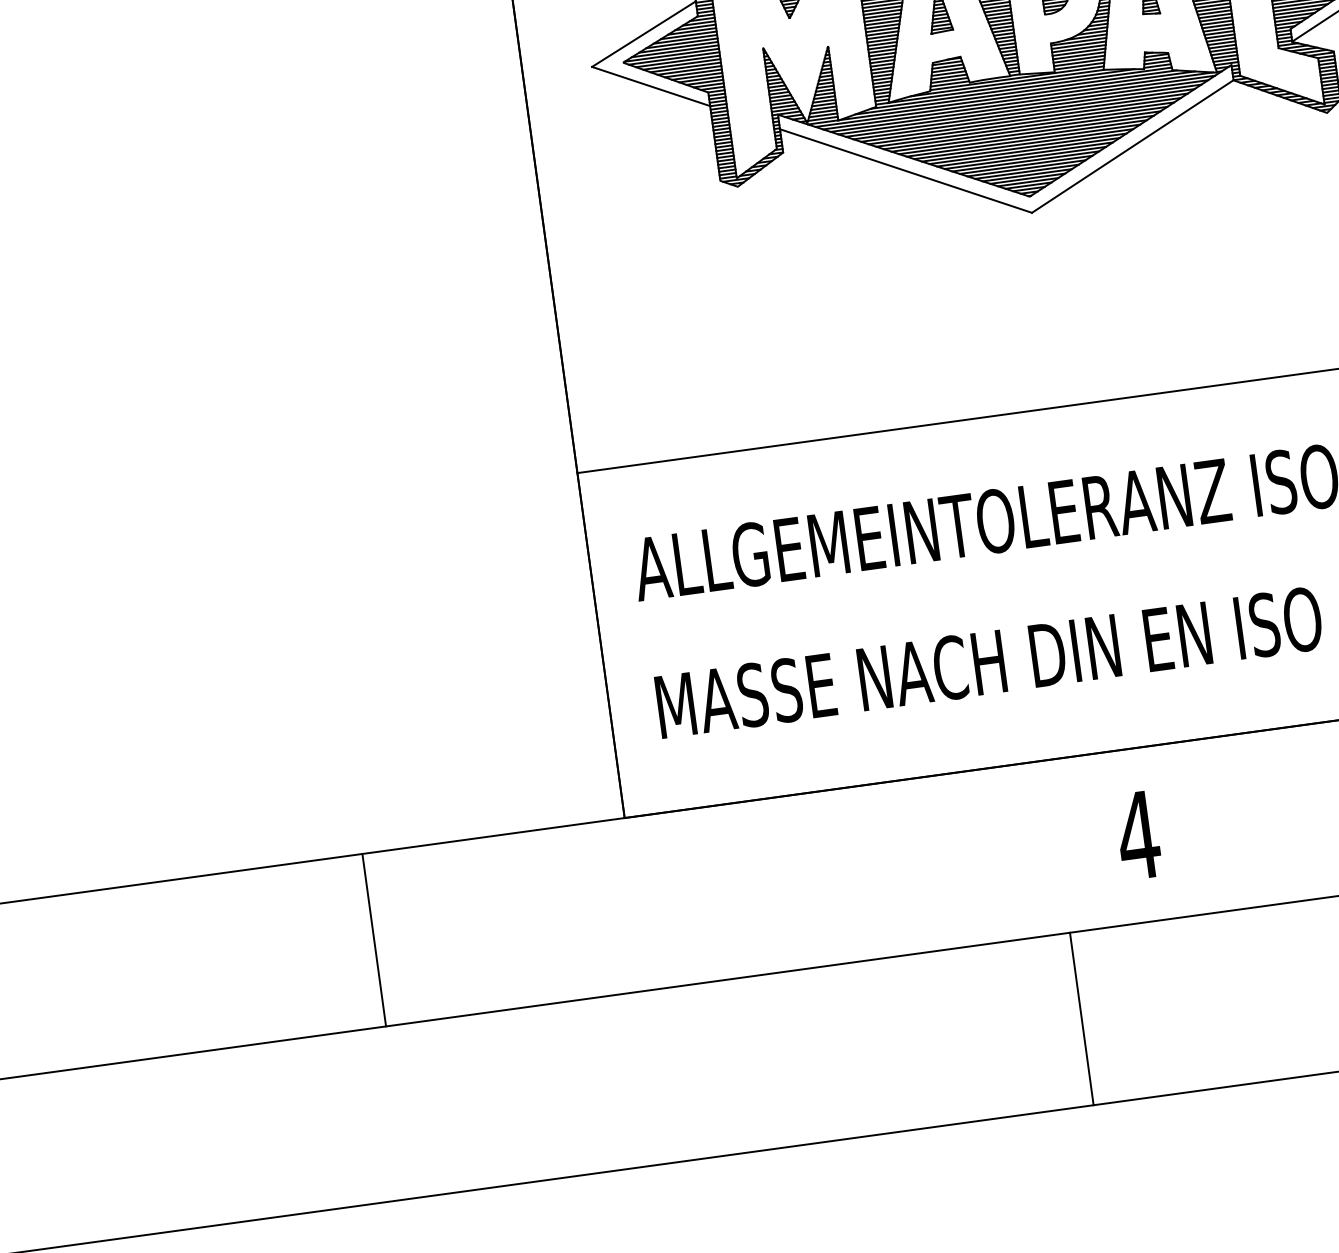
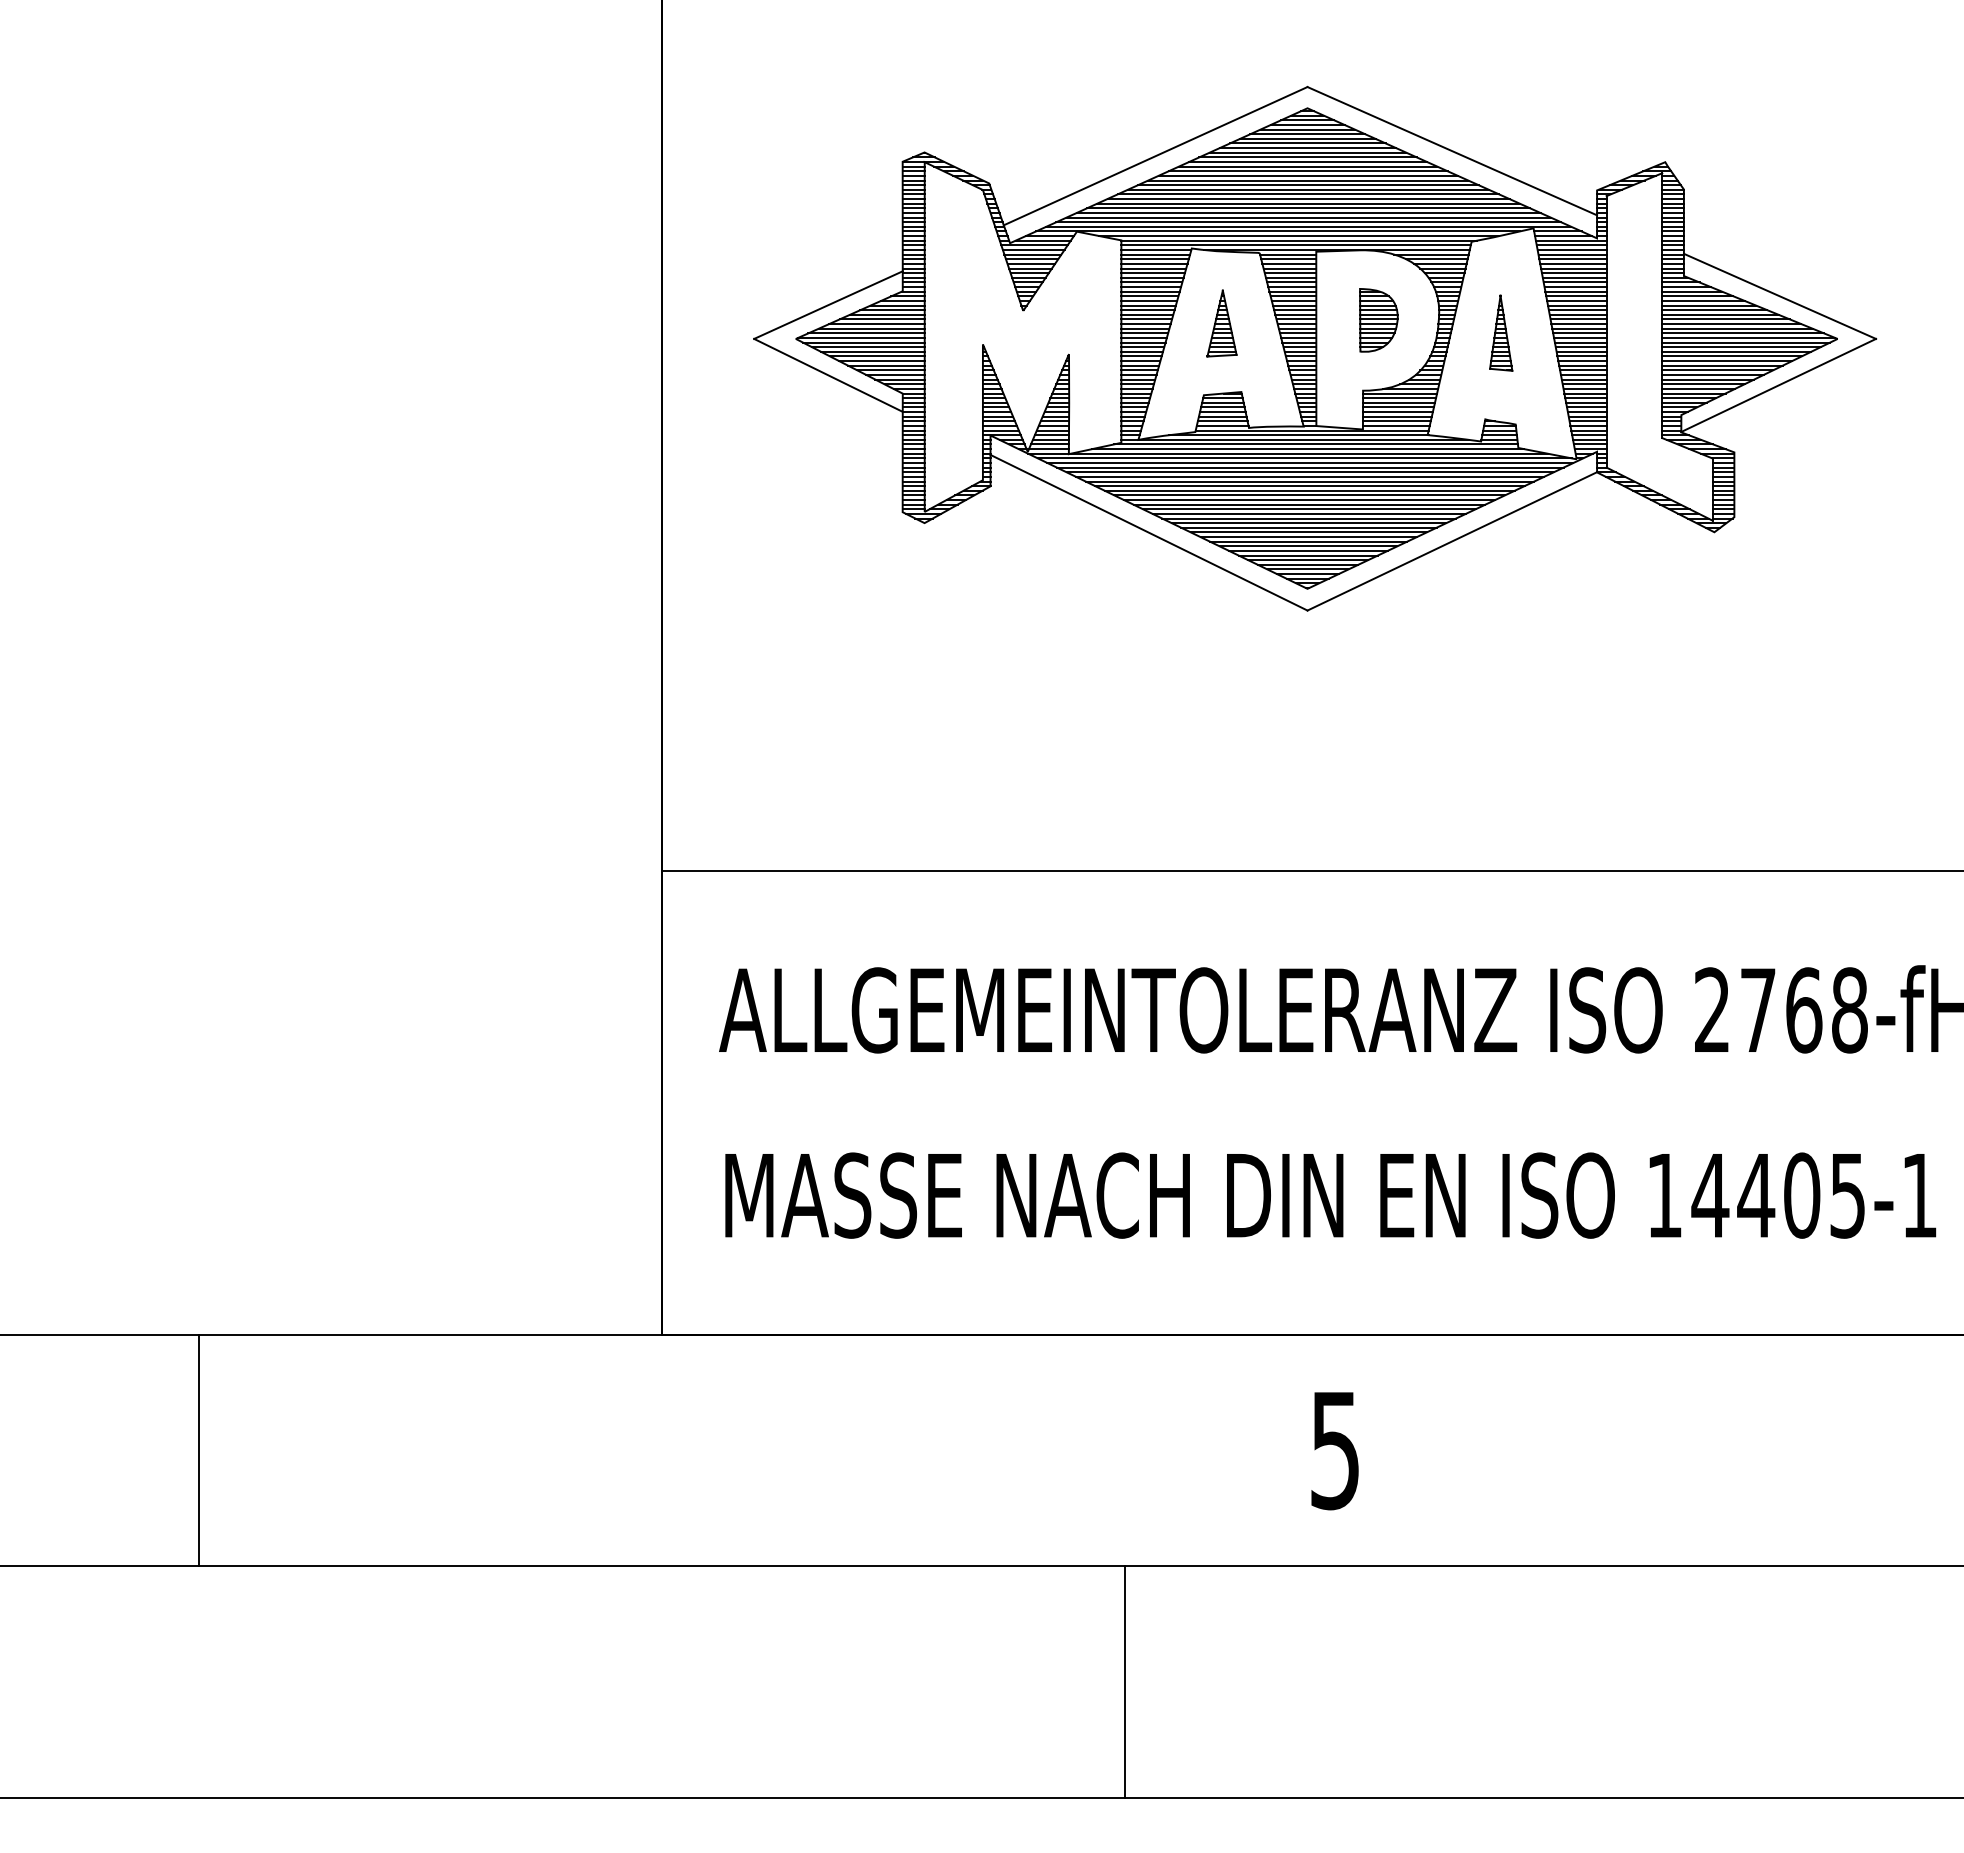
text: (1137, 836) -> (1334, 1451), 4 -> 5
line: (374, 940) -> (198, 1450), moved
line: (1081, 1018) -> (1124, 1681), moved

